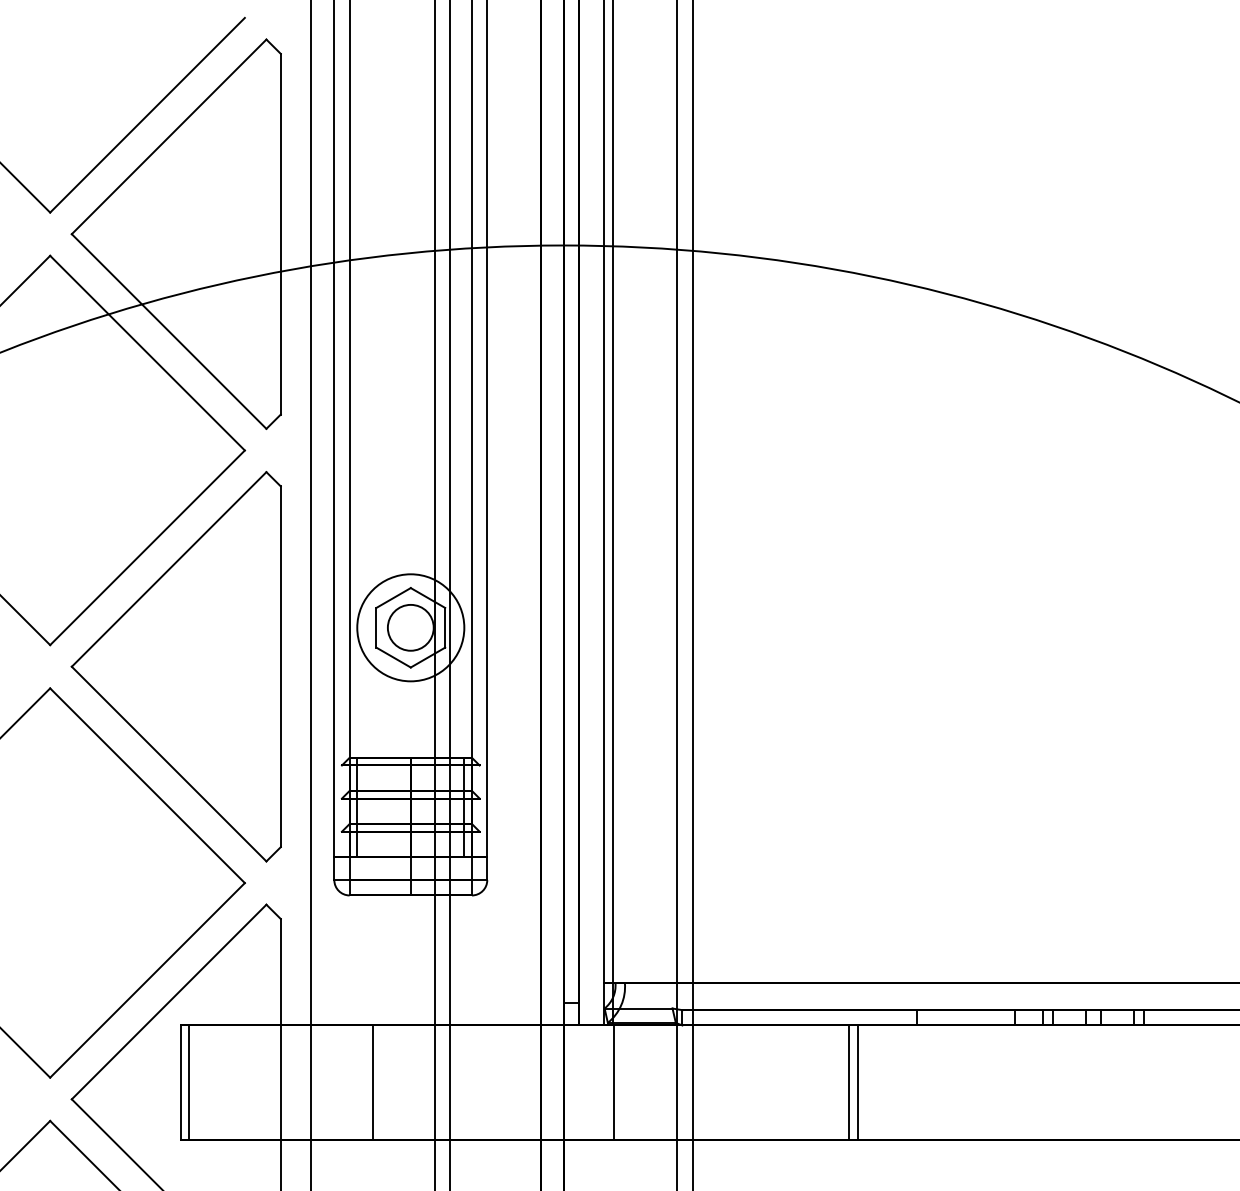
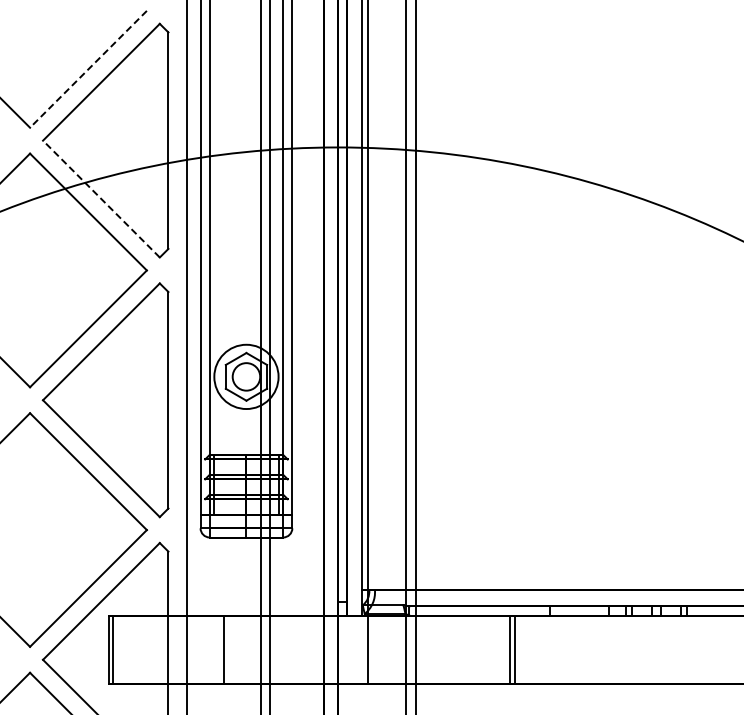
line: (147, 115) -> (88, 69), solid -> dashed
line: (169, 332) -> (101, 199), solid -> dashed

